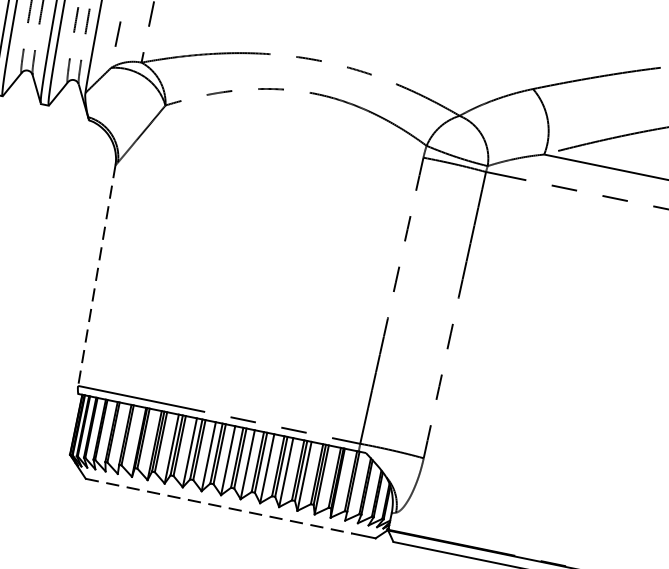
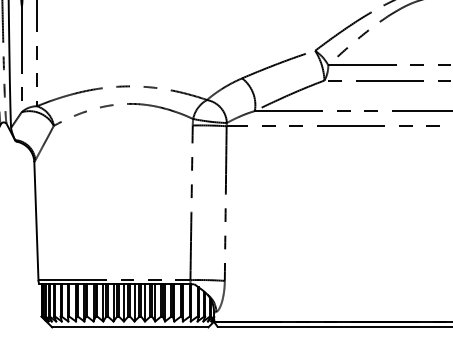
line: (96, 276) -> (36, 221), dashed -> solid
line: (219, 506) -> (124, 327), dashed -> solid

